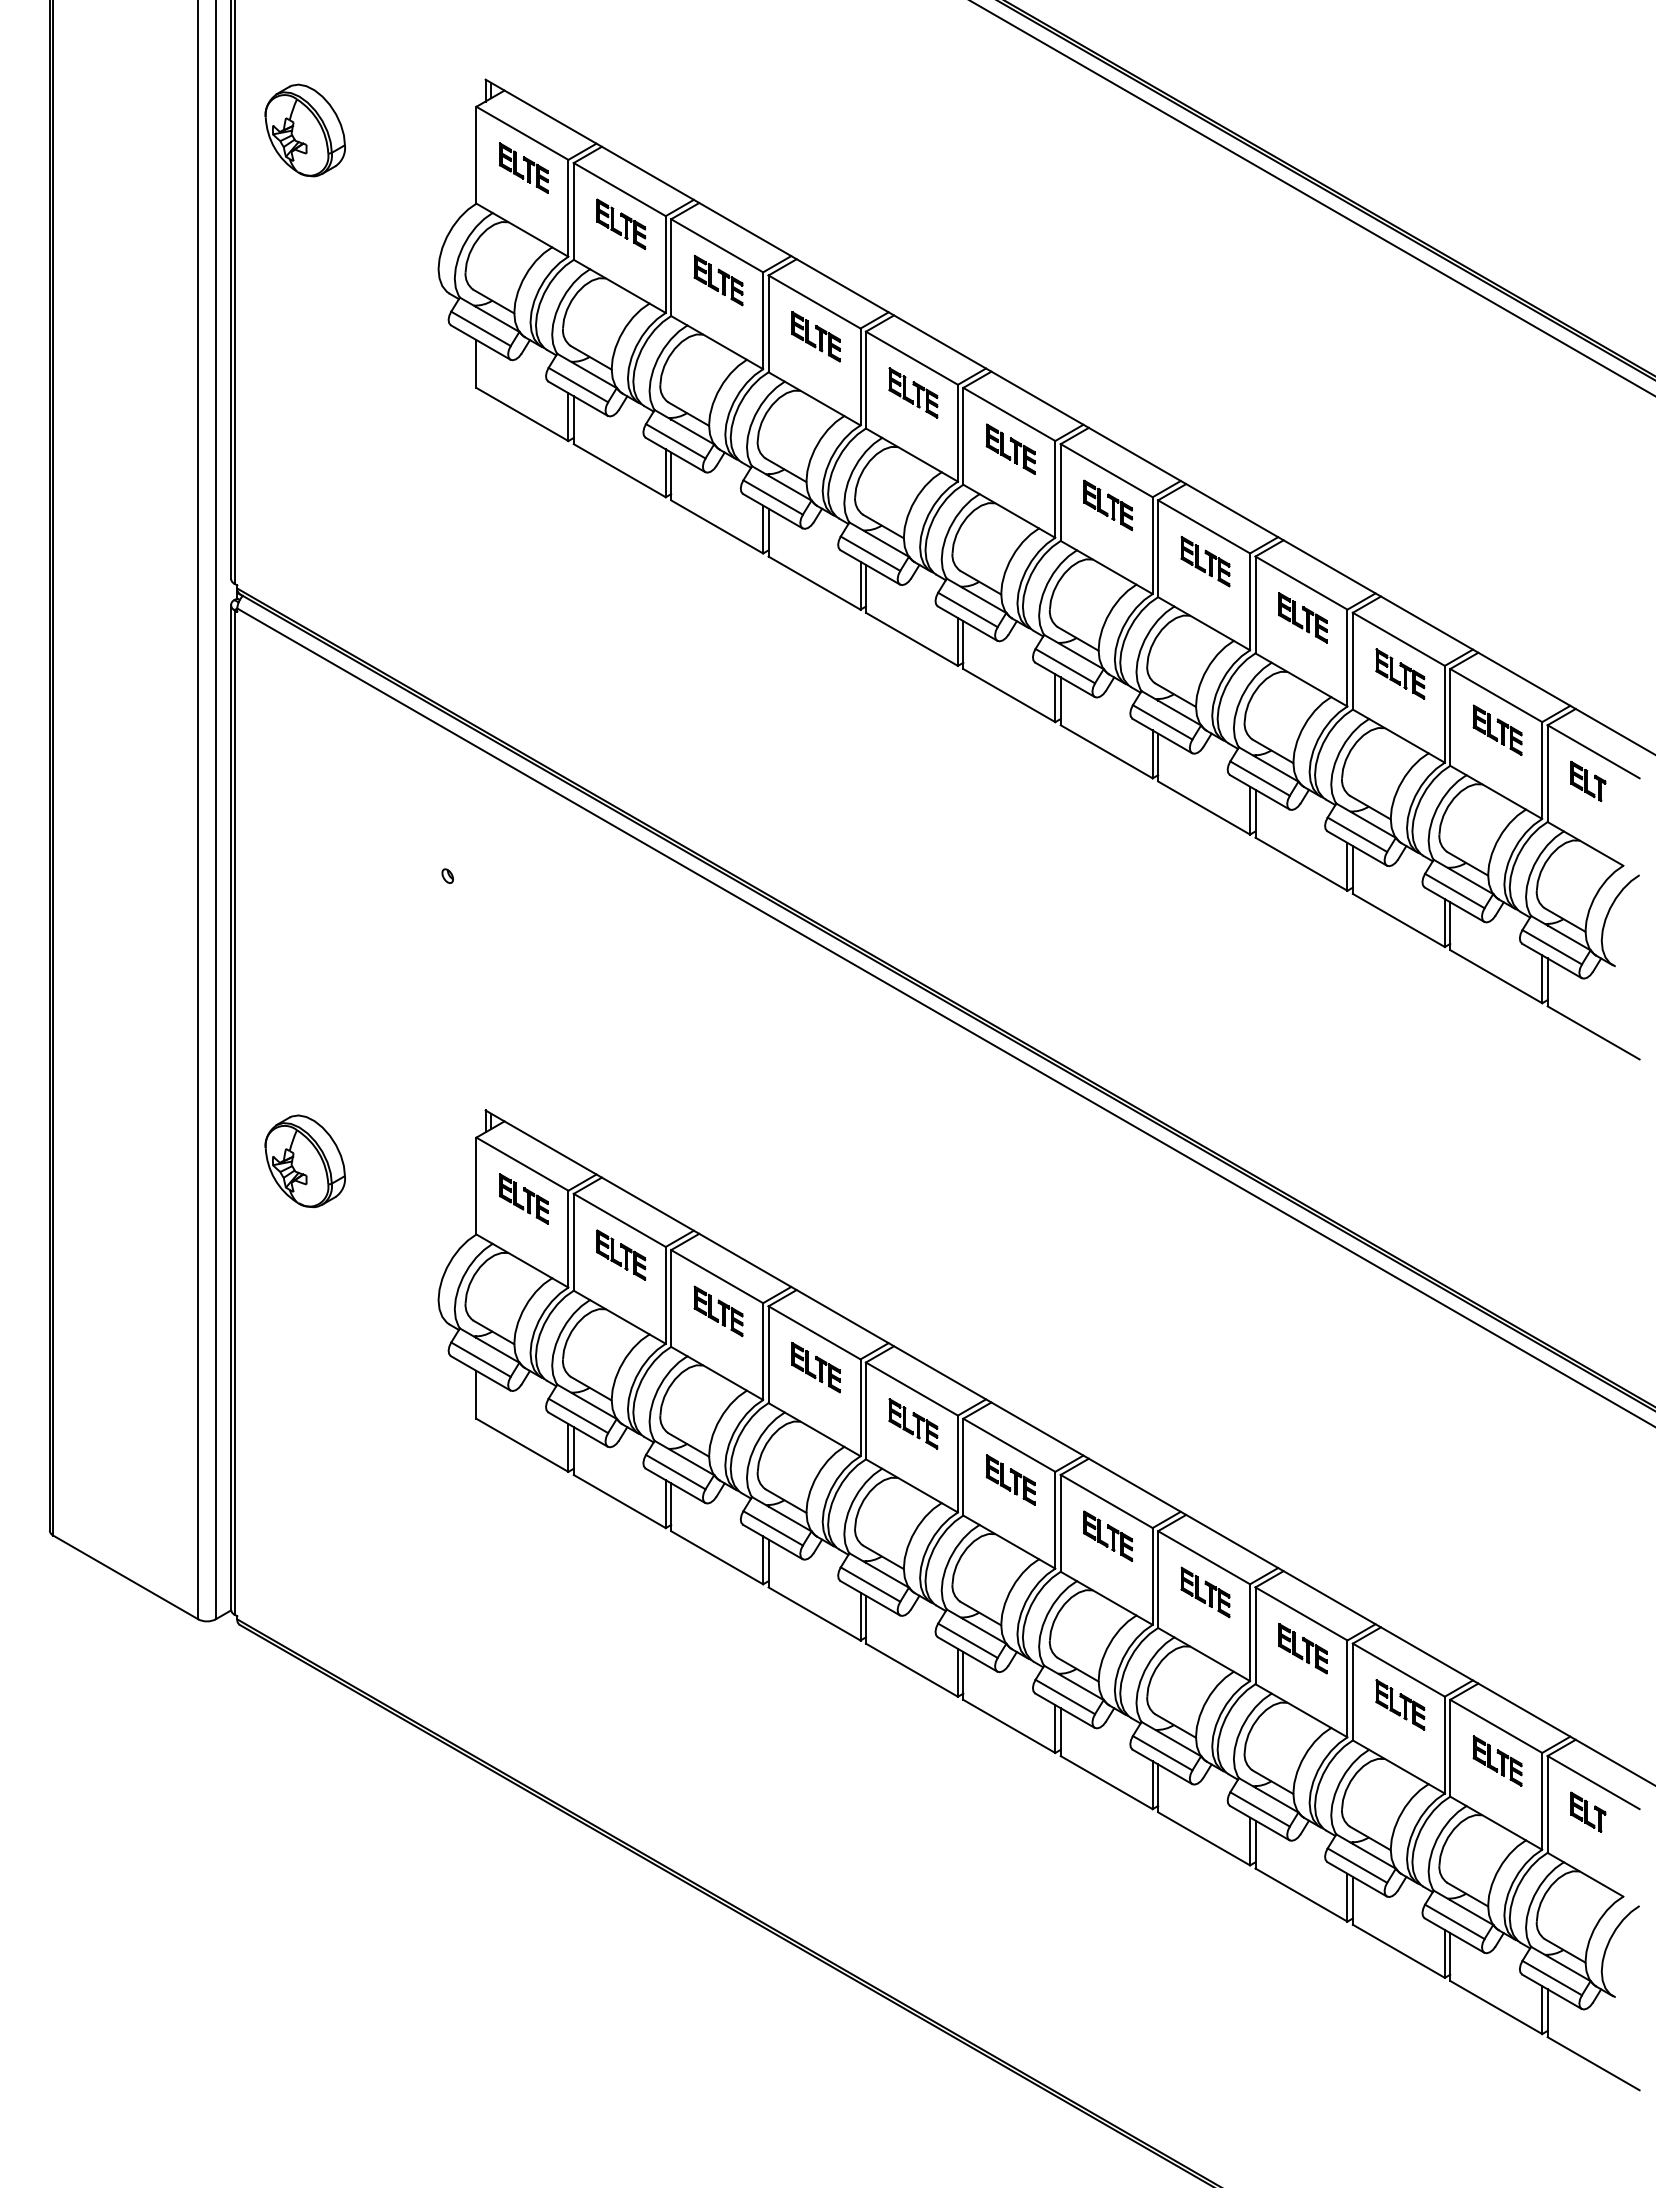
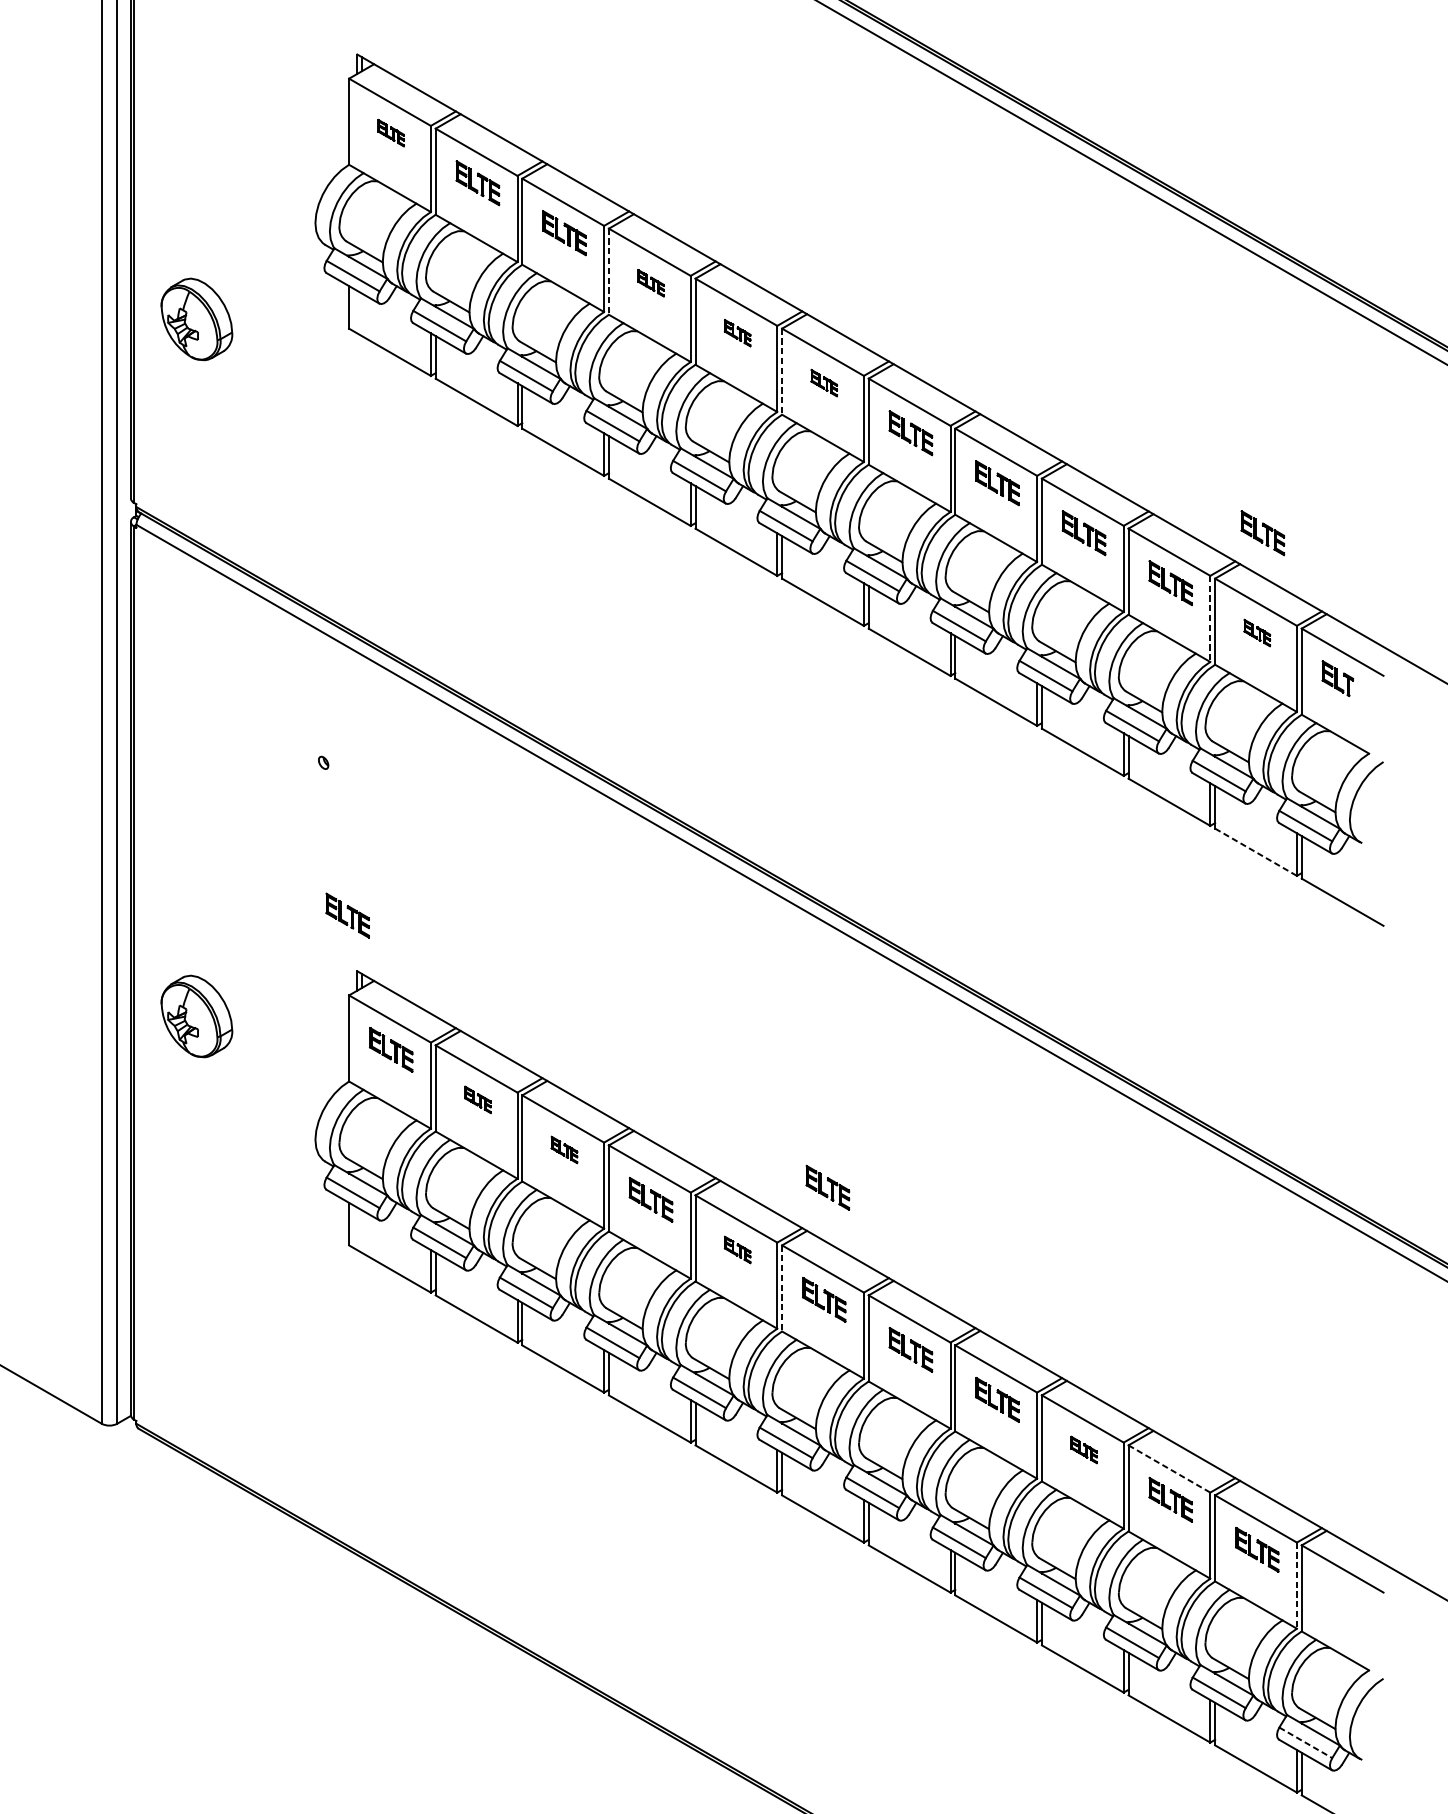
part: (304, 130) -> (196, 319), moved
part: (523, 167) -> (390, 132), size x0.6
line: (768, 324) -> (608, 272), solid -> dashed
part: (815, 336) -> (650, 282), size x0.6
part: (913, 392) -> (737, 332), size x0.6
line: (963, 436) -> (782, 371), solid -> dashed
part: (1010, 448) -> (824, 382), size x0.6
part: (1503, 617) -> (1262, 532), added
line: (1444, 714) -> (1210, 619), solid -> dashed
part: (1497, 729) -> (1257, 632), size x0.6
line: (1496, 976) -> (1256, 852), solid -> dashed
part: (474, 1047) -> (347, 915), added
part: (621, 1254) -> (478, 1099), size x0.6
part: (718, 1311) -> (564, 1150), size x0.6
part: (1014, 1353) -> (827, 1187), added
part: (913, 1423) -> (737, 1249), size x0.6
line: (963, 1467) -> (782, 1288), solid -> dashed
part: (1302, 1648) -> (1083, 1449), size x0.6
line: (1399, 1670) -> (1169, 1469), solid -> dashed
line: (1542, 1801) -> (1297, 1585), solid -> dashed
part: (1588, 1811) -> (1338, 1594), removed
line: (1552, 1978) -> (1306, 1743), solid -> dashed

